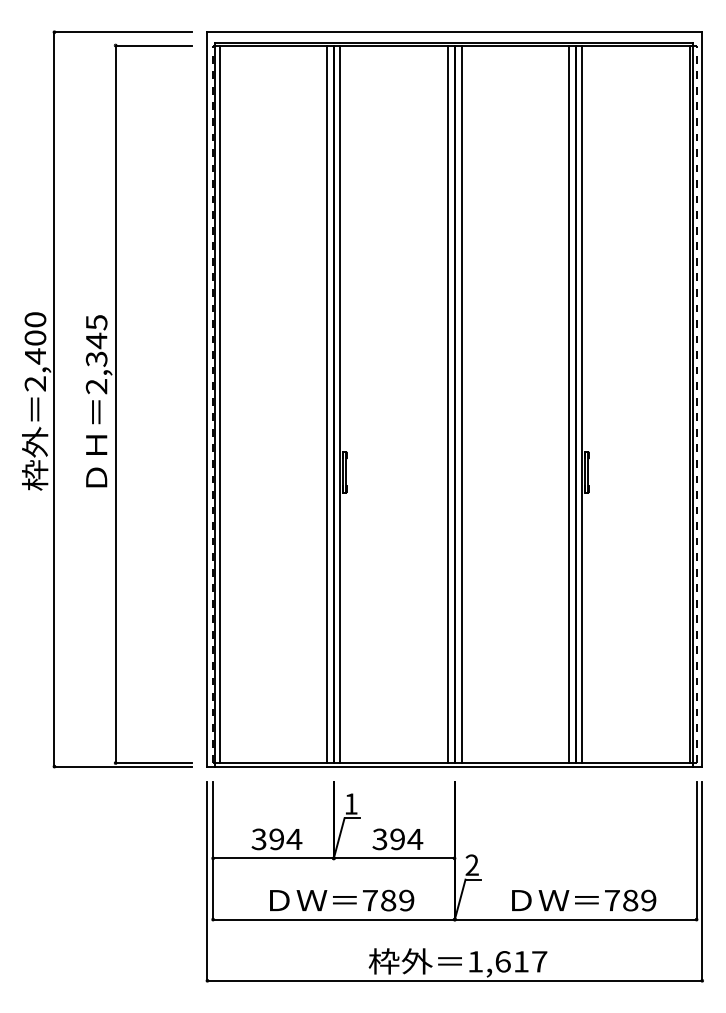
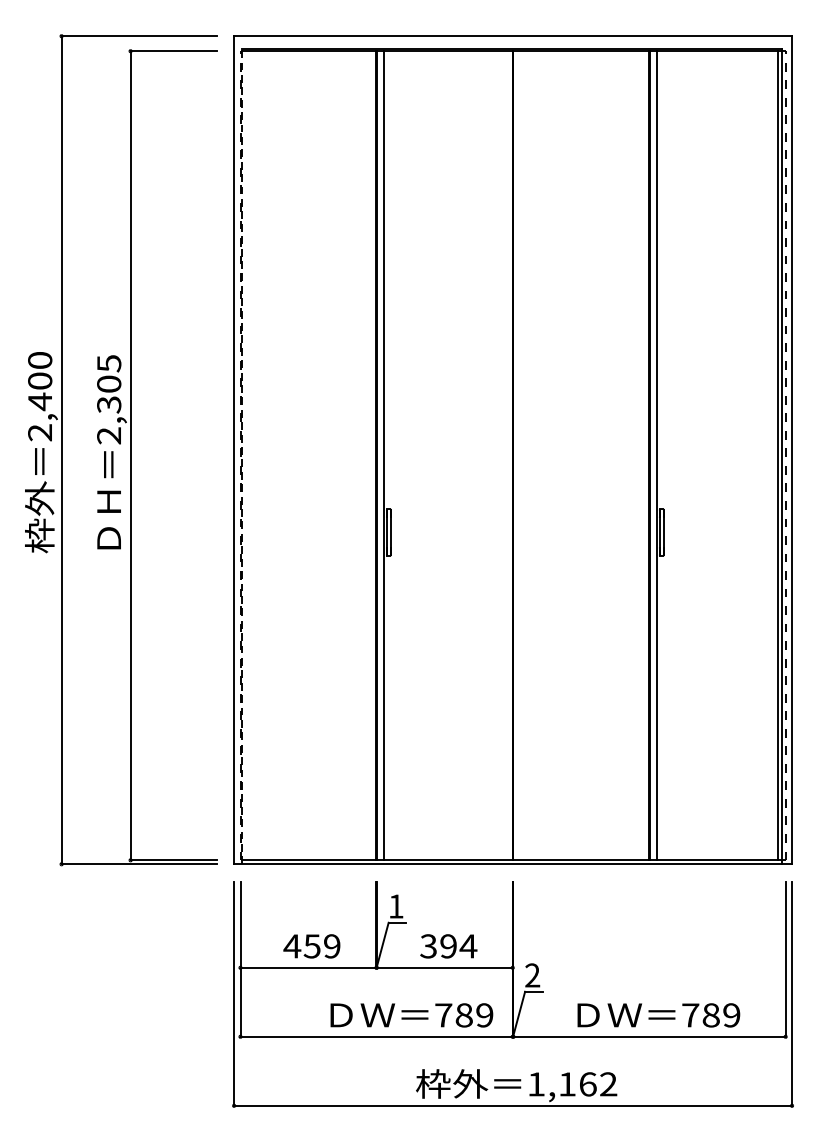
text: (96, 340) -> (108, 383), 2,345 -> 2,305
line: (214, 404) -> (242, 455), solid -> dashed
line: (219, 404) -> (247, 455), removed
line: (327, 404) -> (369, 455), removed
line: (448, 404) -> (505, 455), removed
line: (461, 404) -> (520, 455), removed
line: (569, 404) -> (642, 455), removed
text: (276, 839) -> (311, 946), 394 -> 459
text: (342, 900) -> (412, 1015), moved
text: (521, 961) -> (588, 1084), 1,617 -> 1,162

